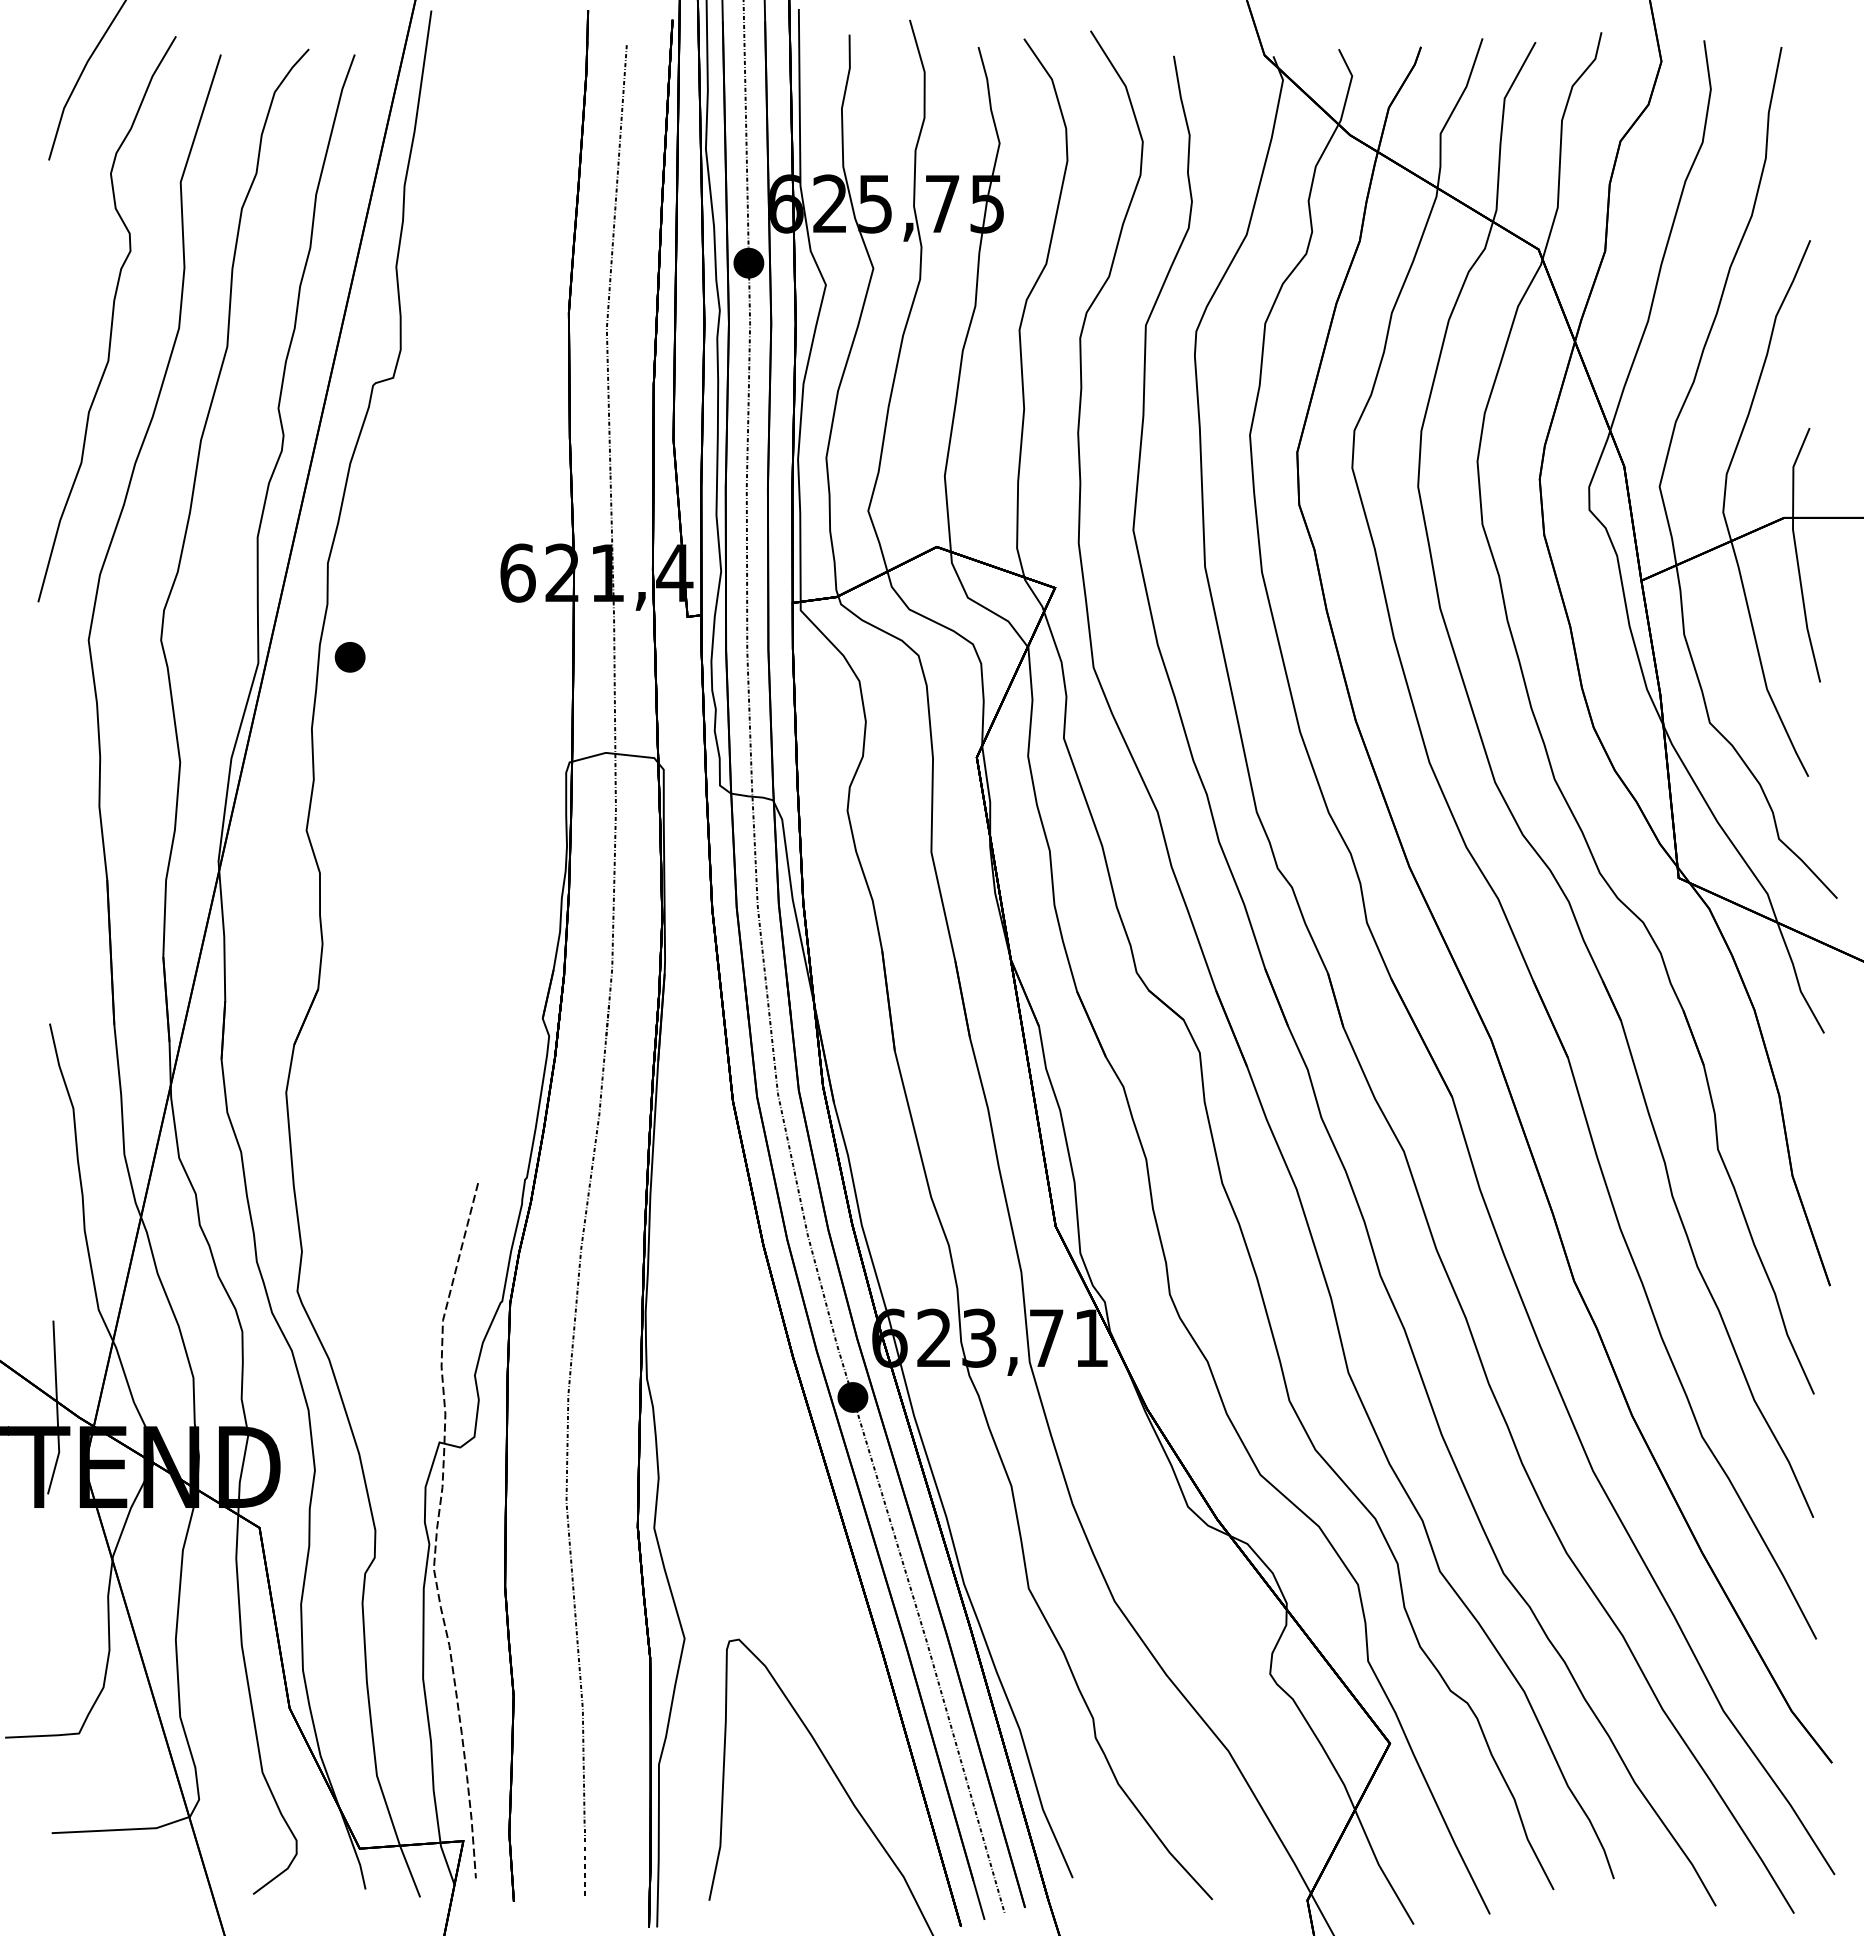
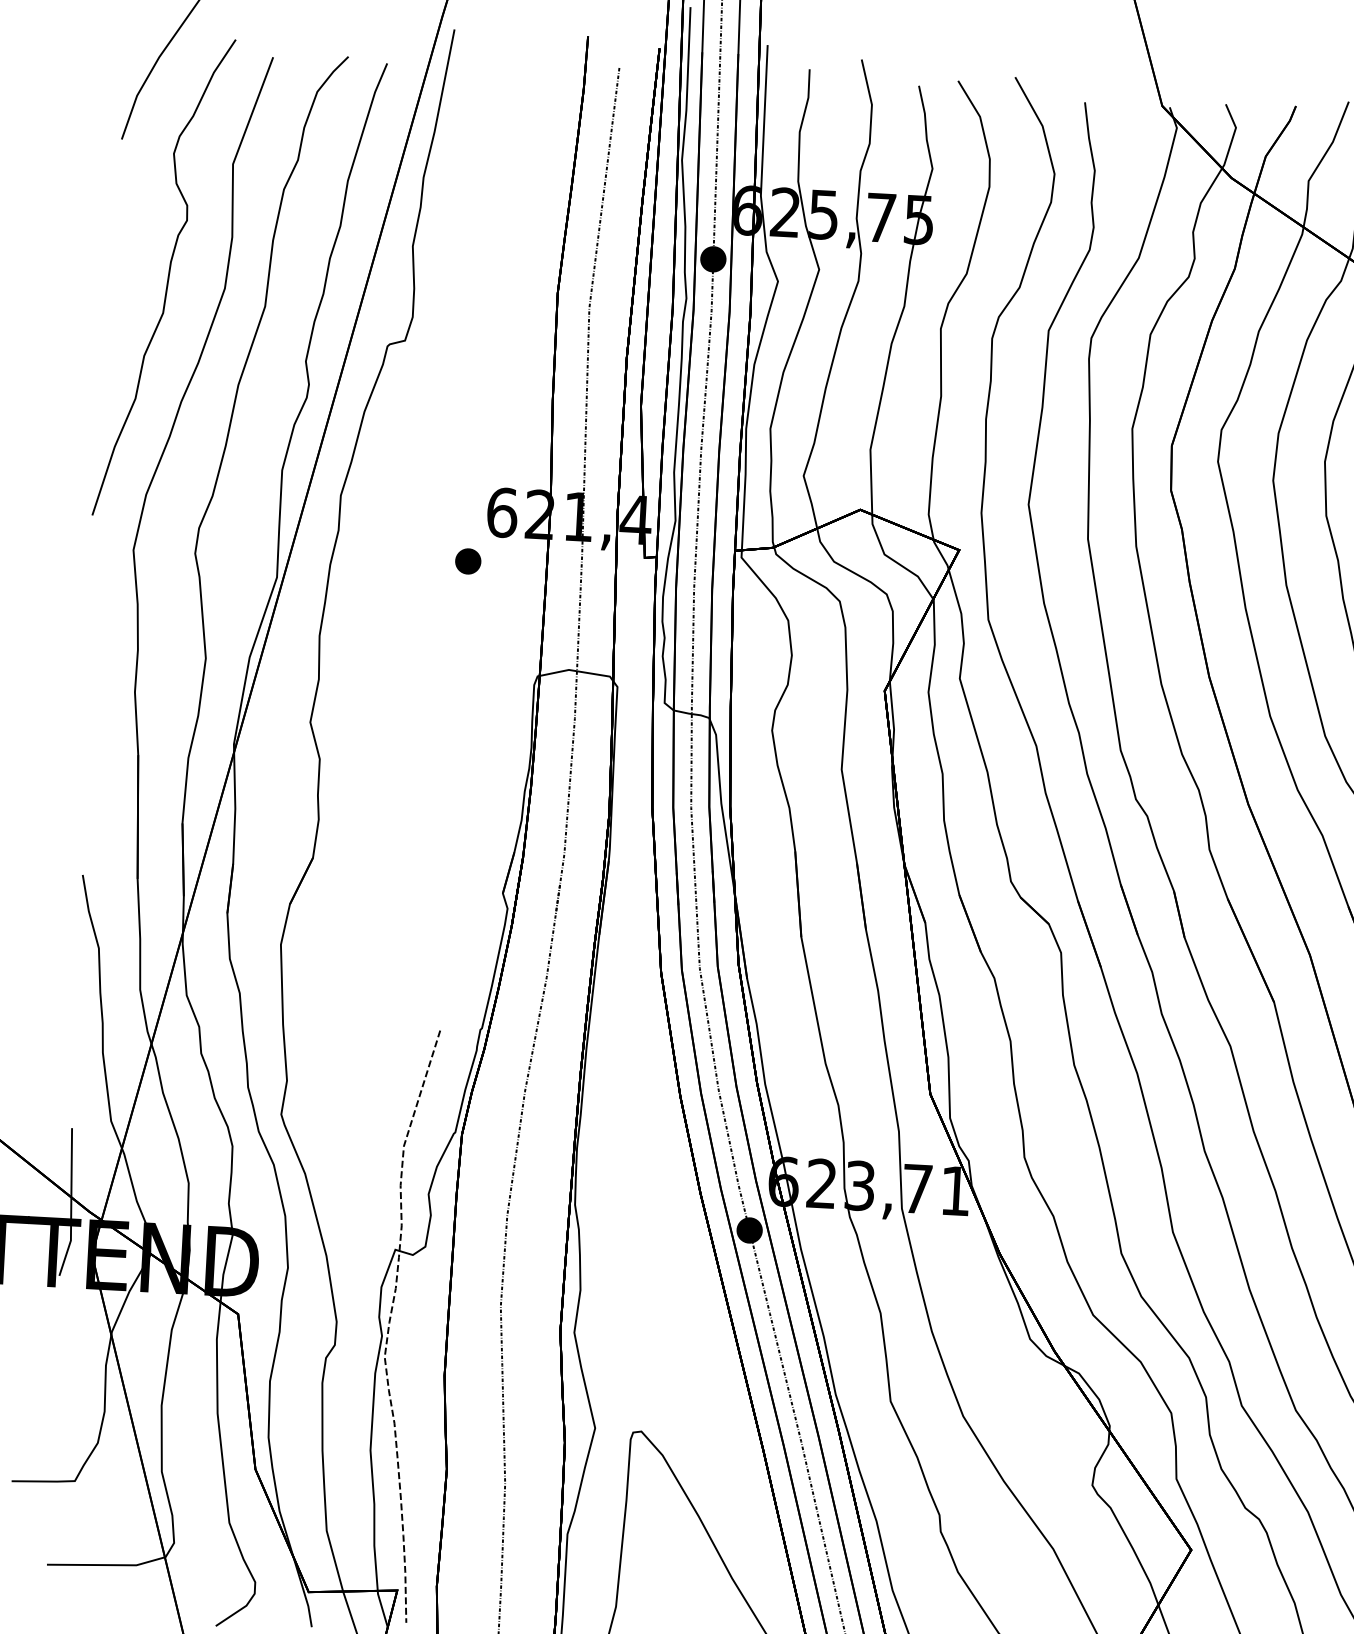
part: (349, 657) -> (467, 561), moved

